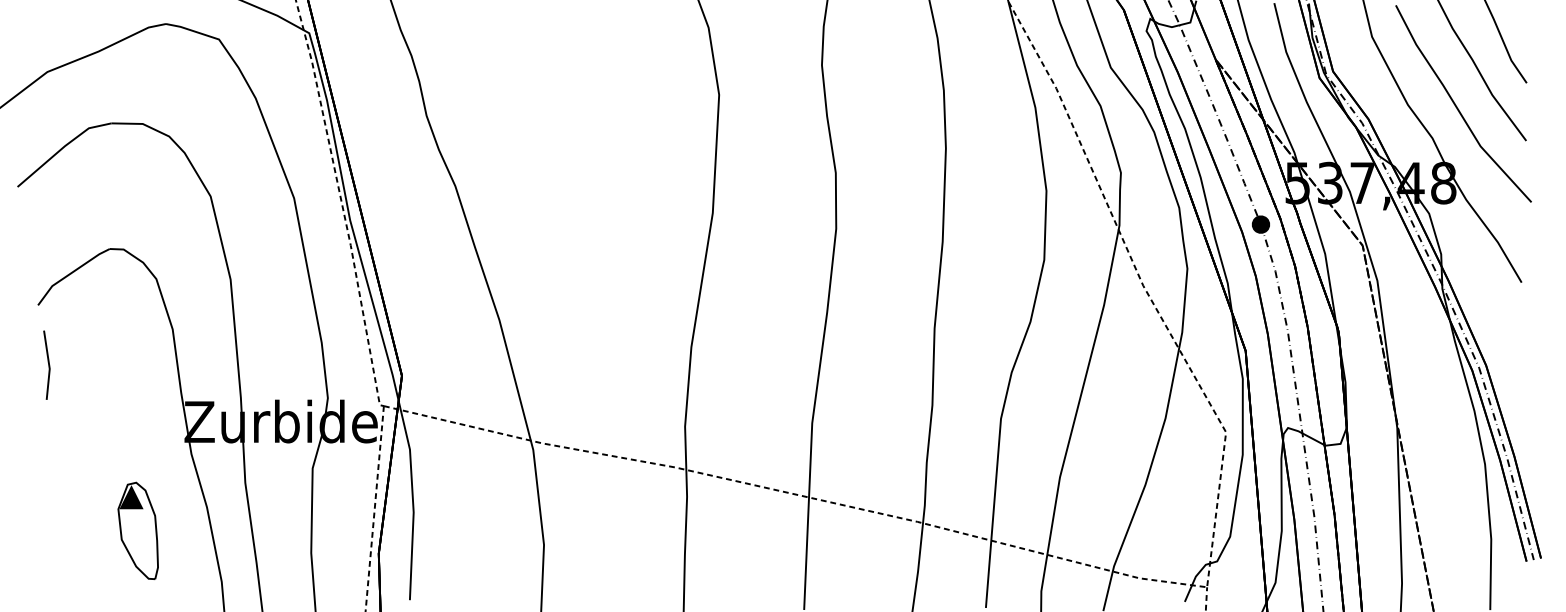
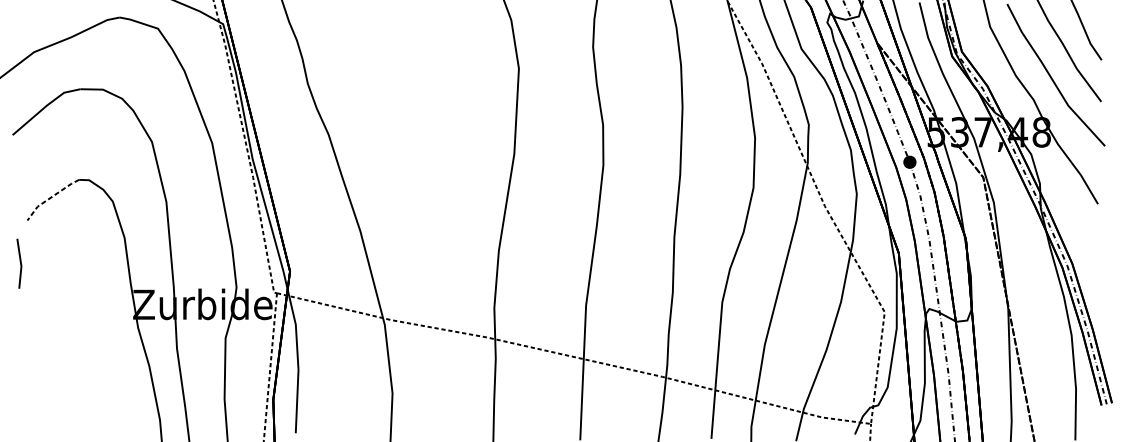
line: (70, 273) -> (50, 197), solid -> dashed
line: (48, 364) -> (20, 263), moved
part: (137, 530) -> (99, 382), removed

